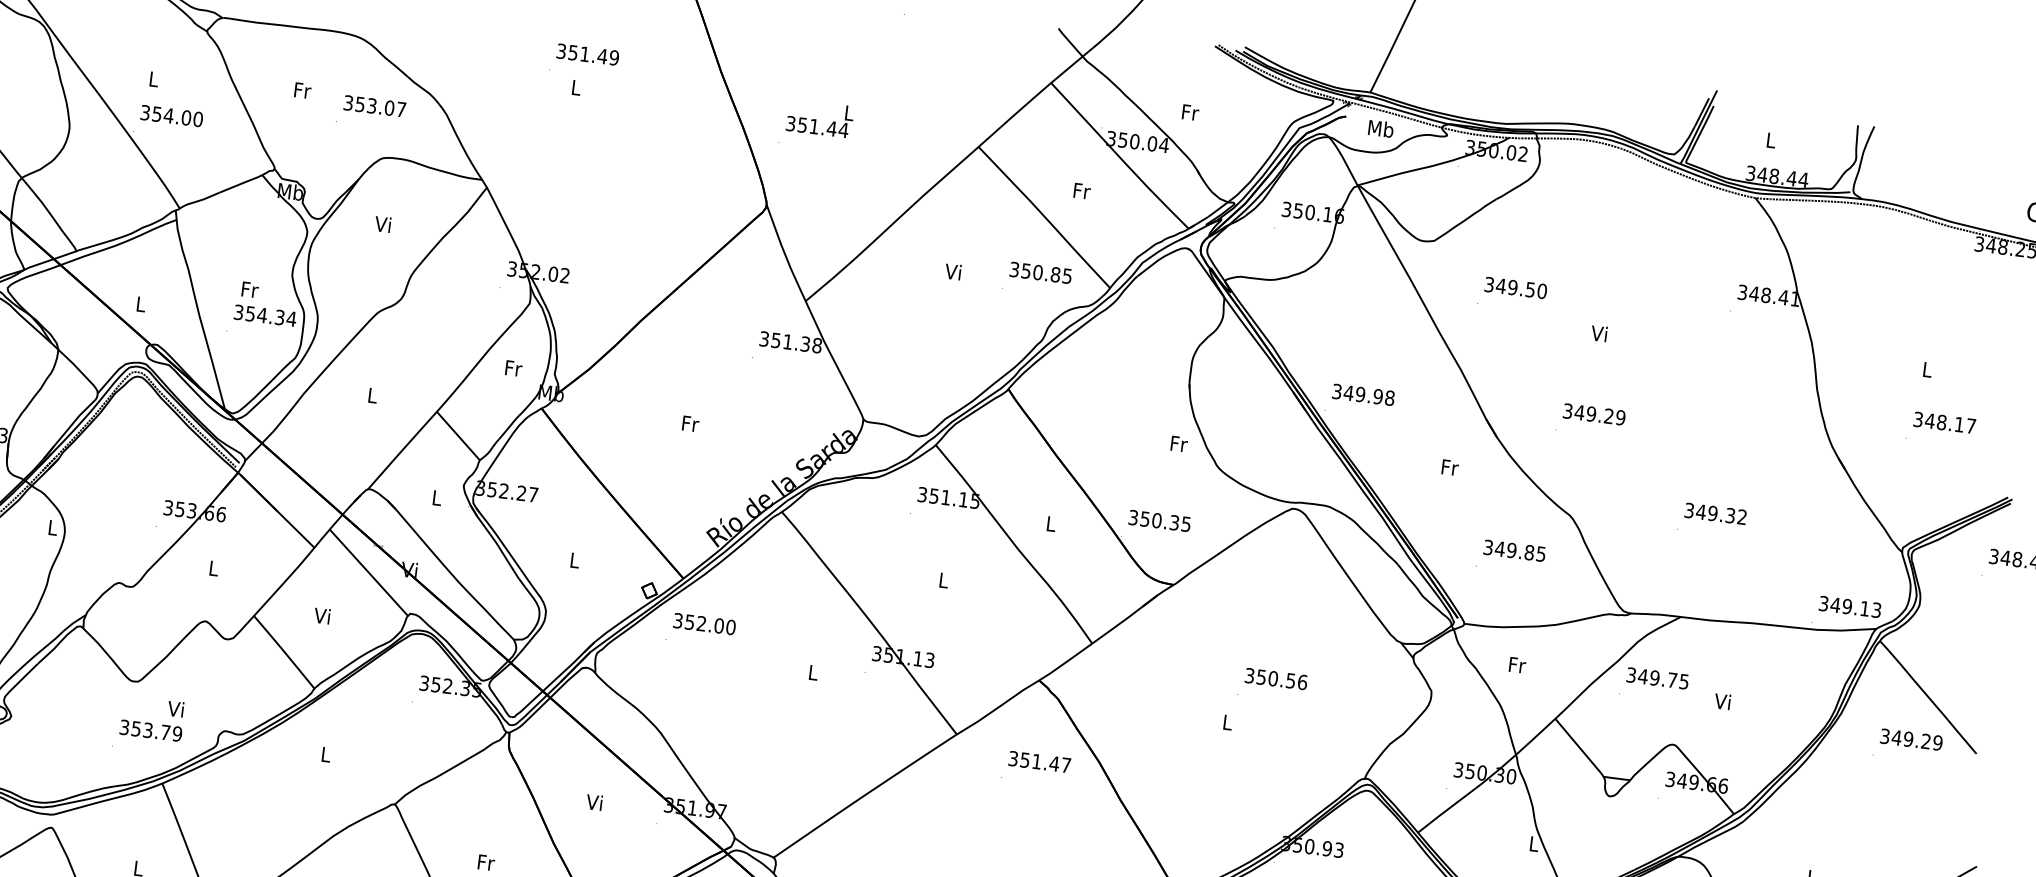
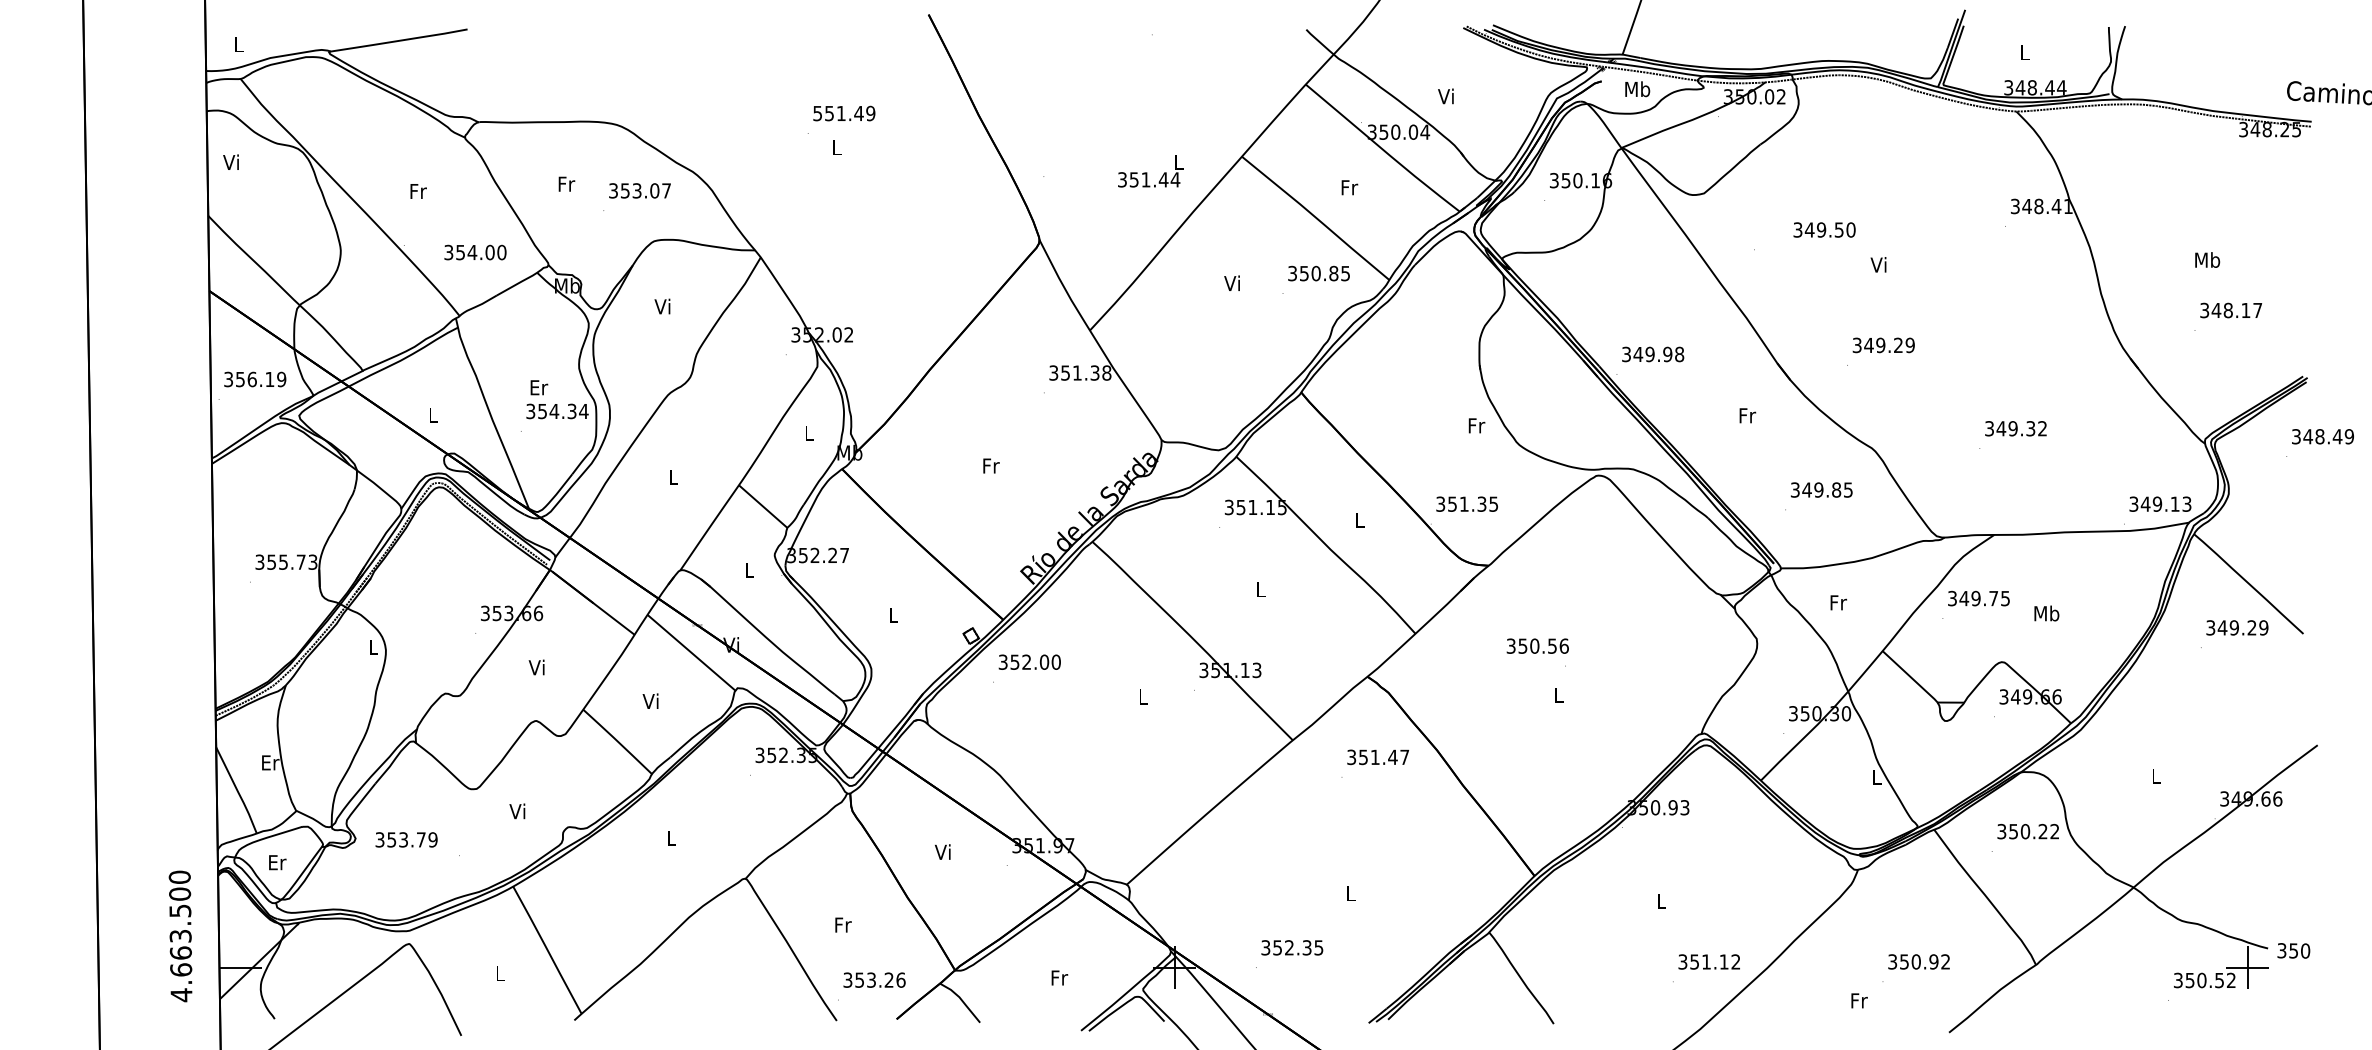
text: (561, 50) -> (817, 112), 351.49 -> 551.49
text: (154, 79) -> (418, 191), L -> Fr
text: (1189, 112) -> (1446, 96), Fr -> Vi
text: (171, 116) -> (475, 252), moved
text: (819, 118) -> (1150, 171), moved
text: (1515, 287) -> (1824, 229), moved
text: (250, 289) -> (539, 387), Fr -> Er
text: (513, 367) -> (809, 432), Fr -> L
text: (1927, 369) -> (2207, 259), L -> Mb
text: (1156, 519) -> (1463, 503), 350.35 -> 351.35
text: (212, 568) -> (536, 667), L -> Vi
text: (1276, 678) -> (1537, 645), moved
text: (1723, 701) -> (2046, 613), Vi -> Mb
text: (151, 730) -> (406, 839), moved

